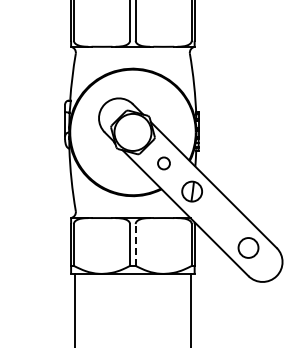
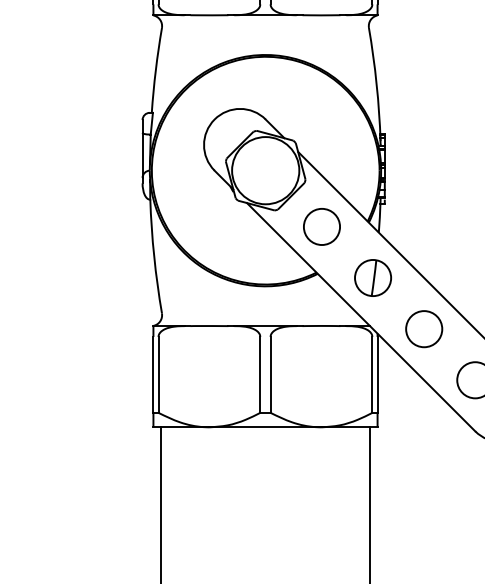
circle: (163, 163) -> (321, 227), size x1.67
circle: (220, 219) -> (424, 328), added
line: (135, 245) -> (270, 375), dashed -> solid

